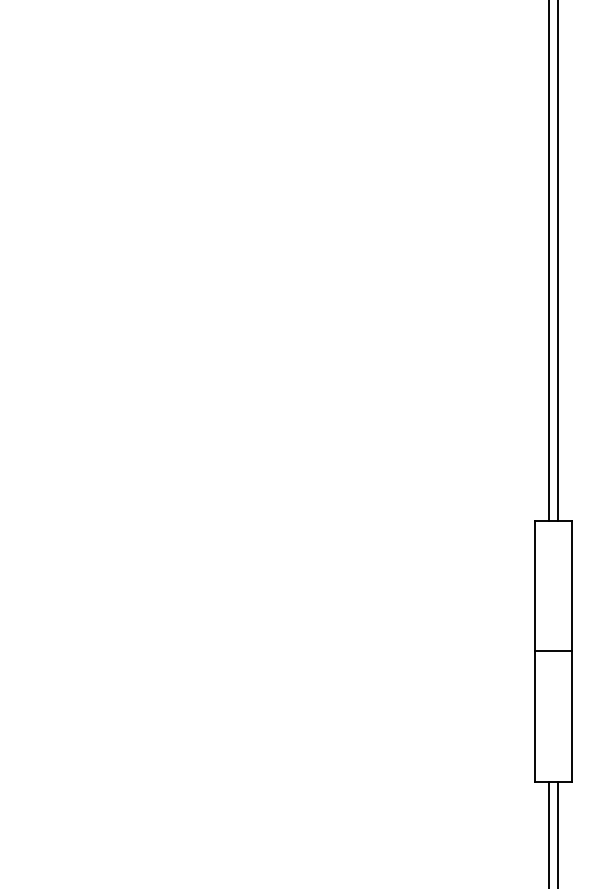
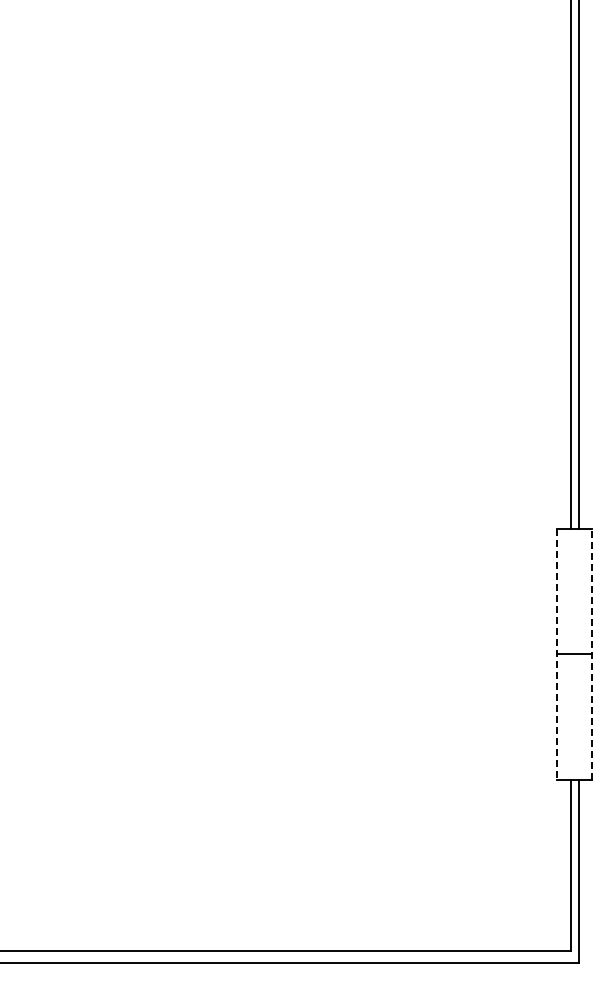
line: (534, 651) -> (556, 654), solid -> dashed
line: (572, 651) -> (592, 654), solid -> dashed

